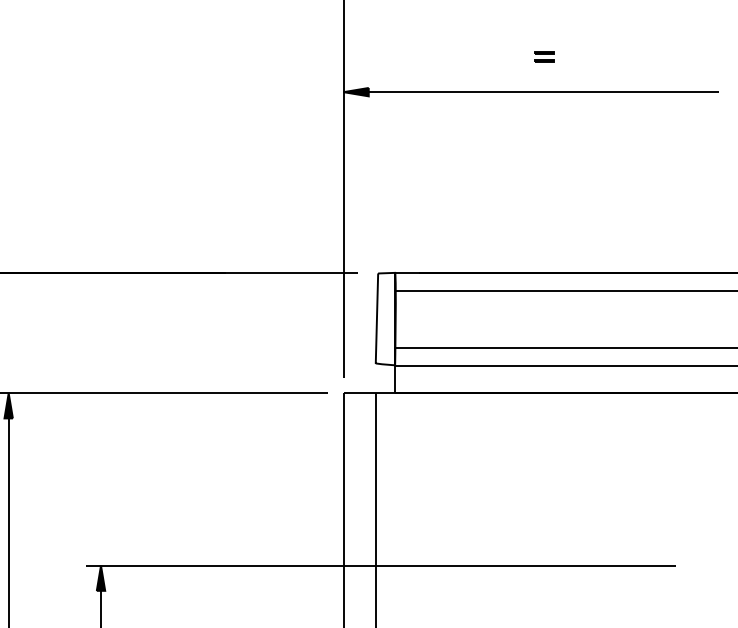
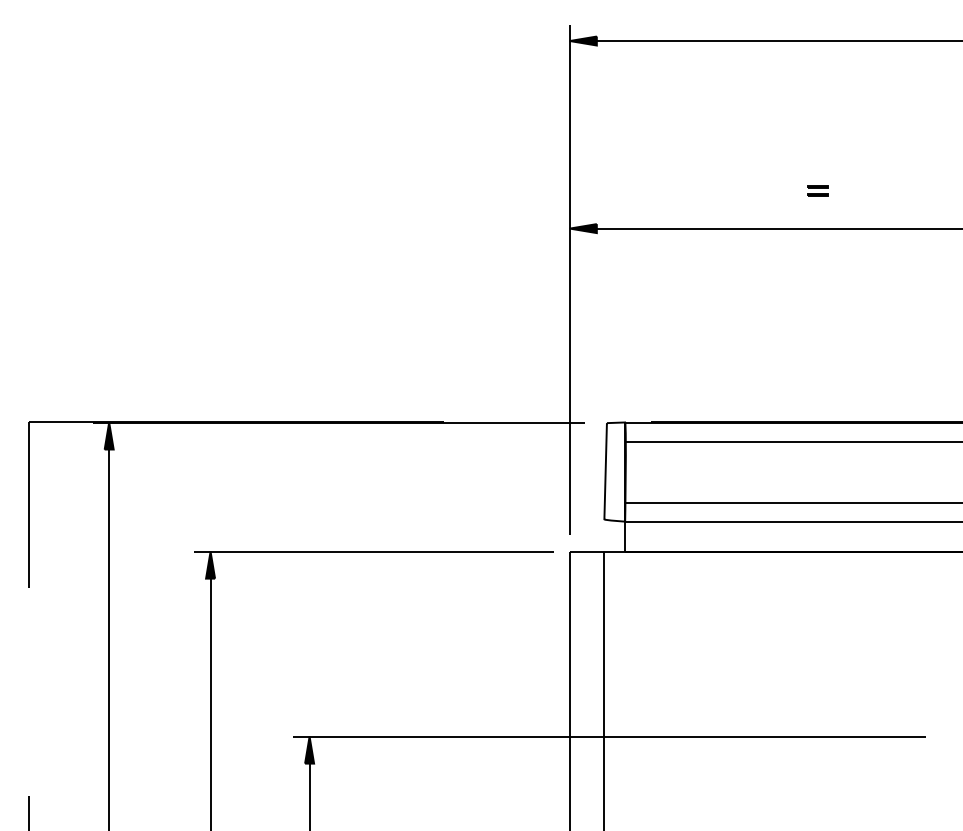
part: (543, 56) -> (817, 190), moved

